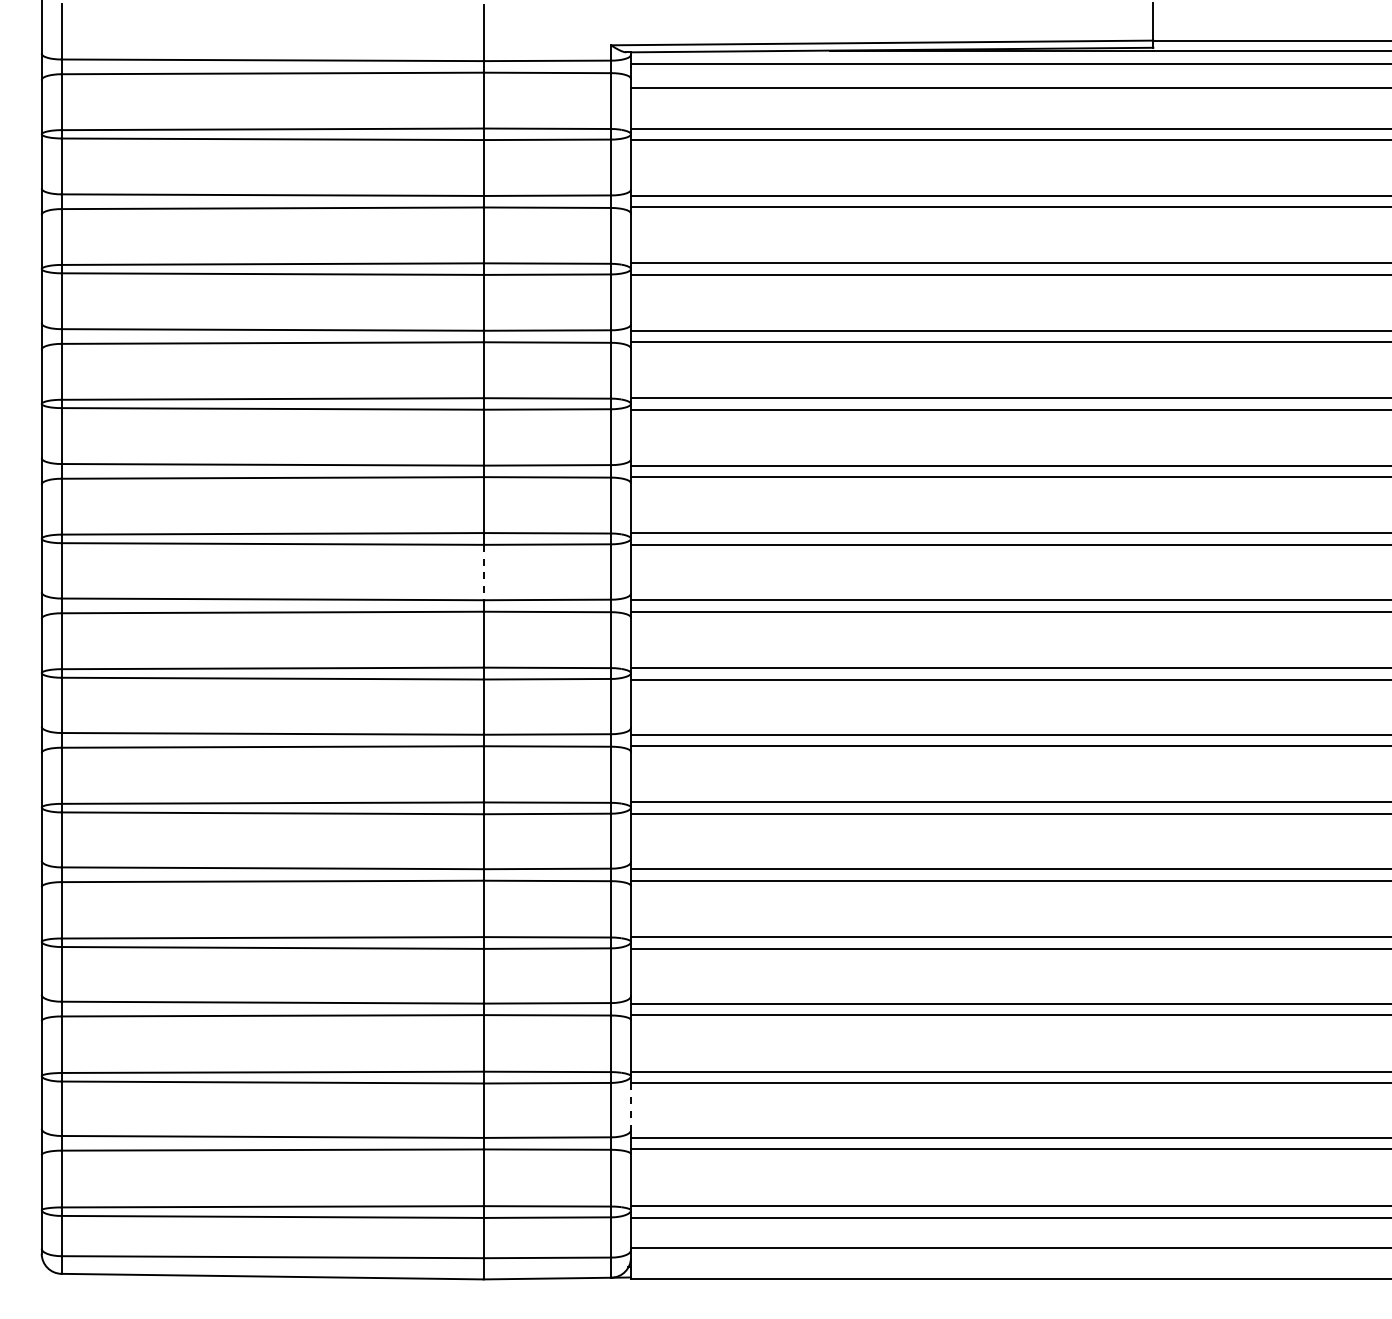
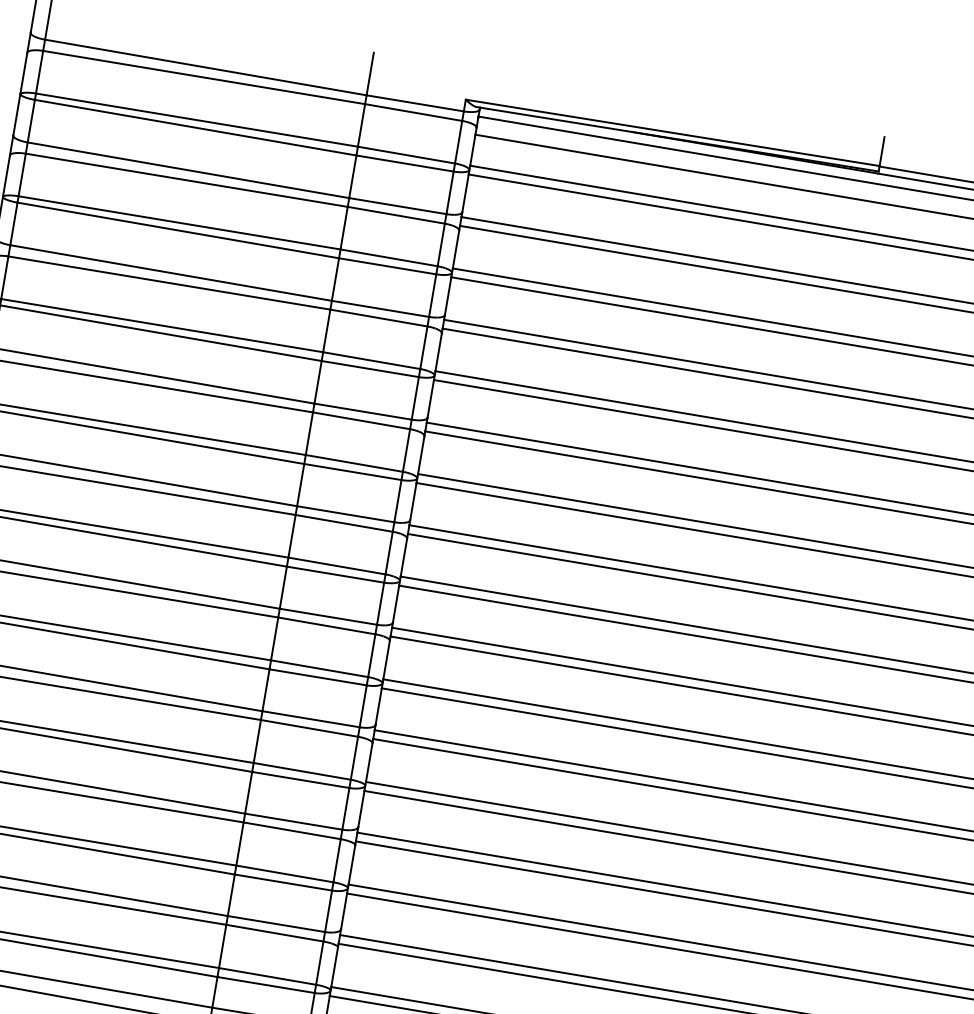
line: (483, 572) -> (300, 485), dashed -> solid
line: (631, 1107) -> (344, 911), dashed -> solid

